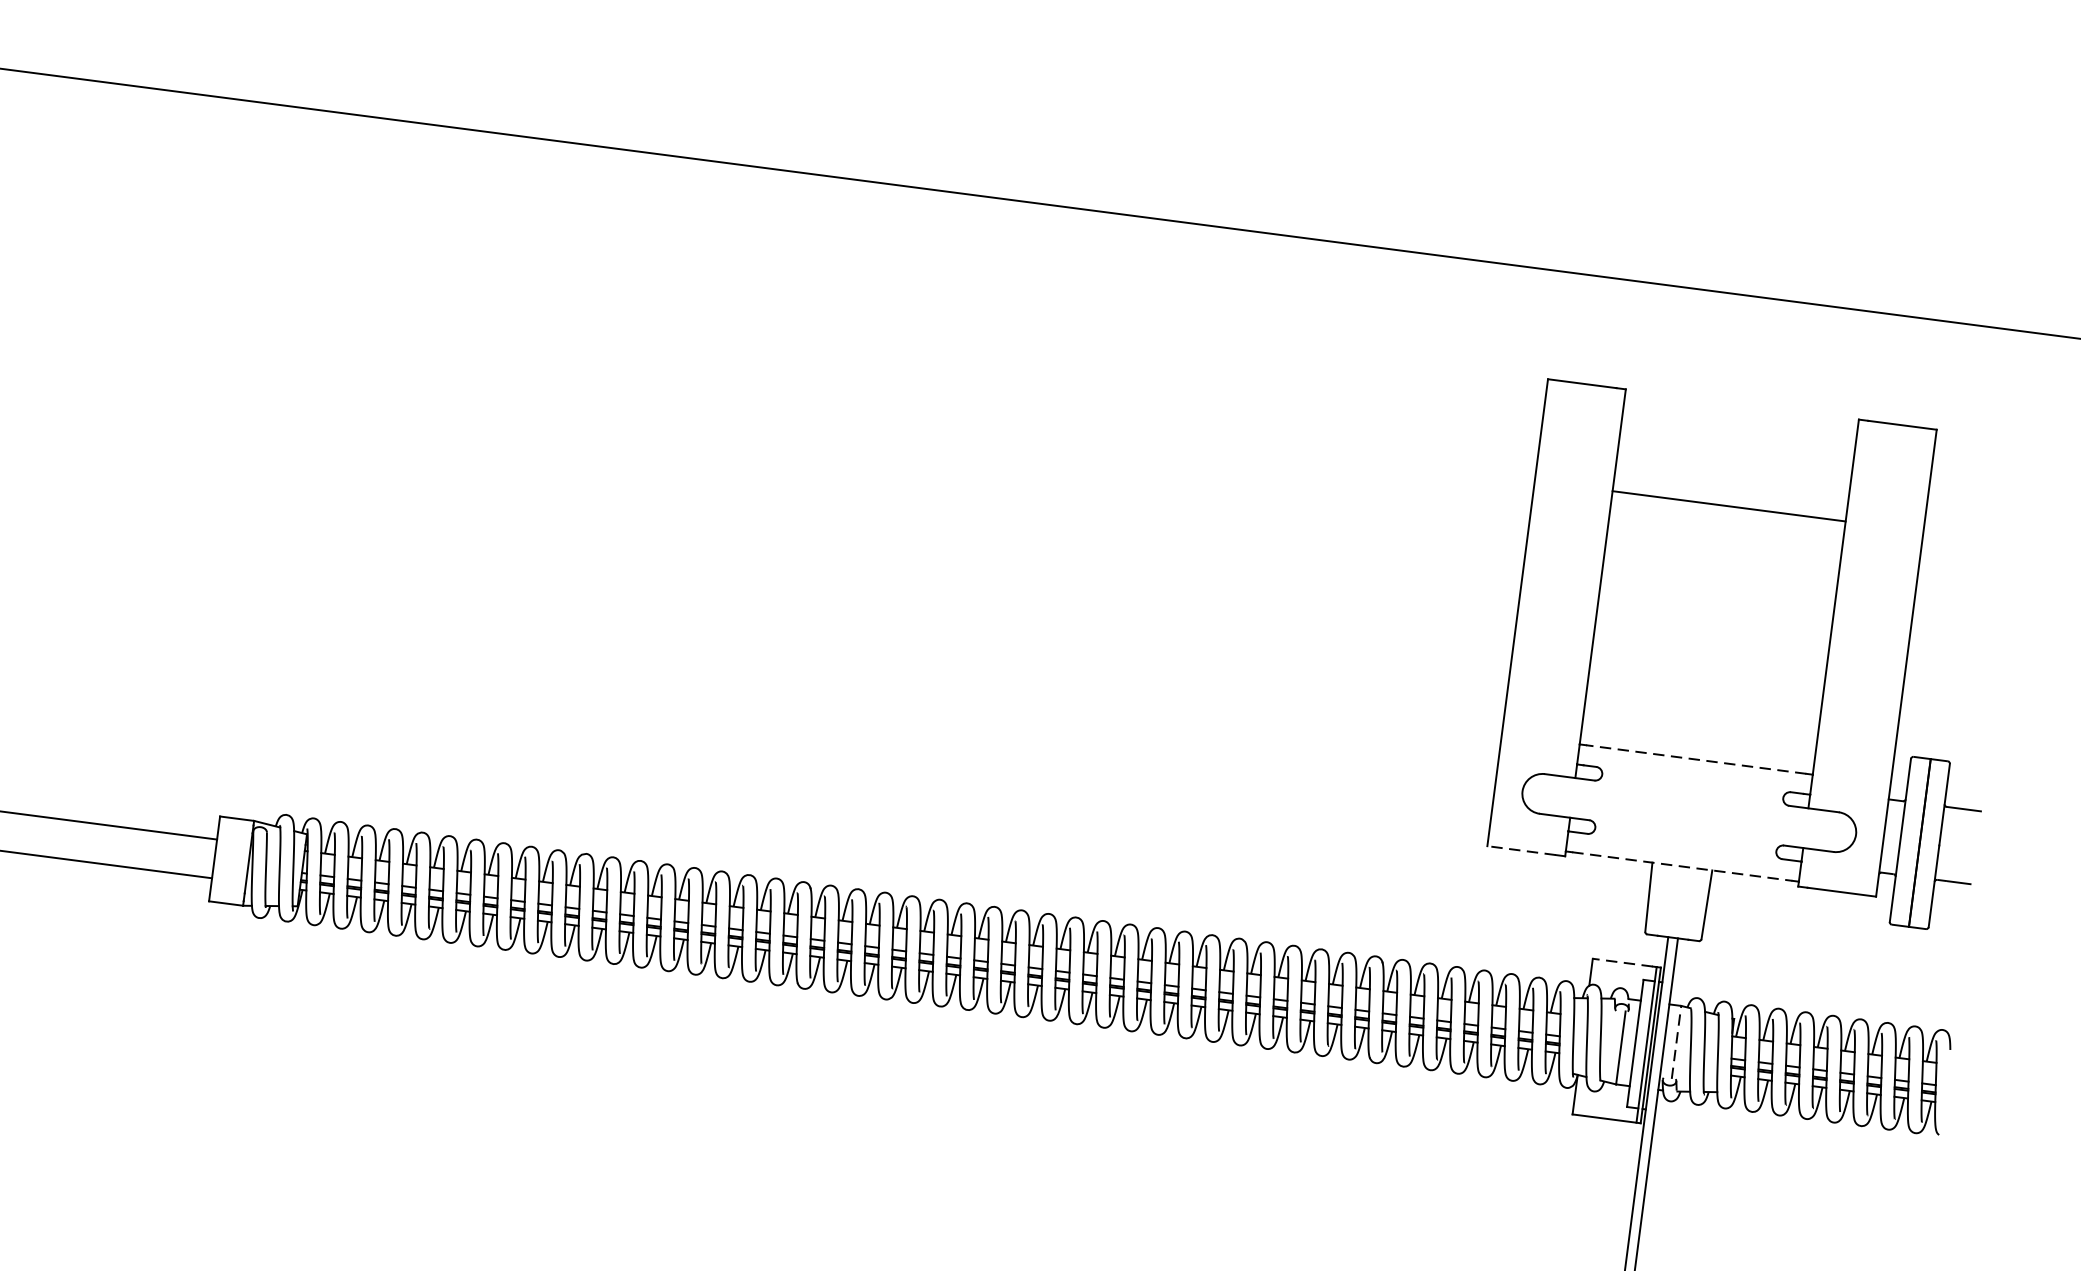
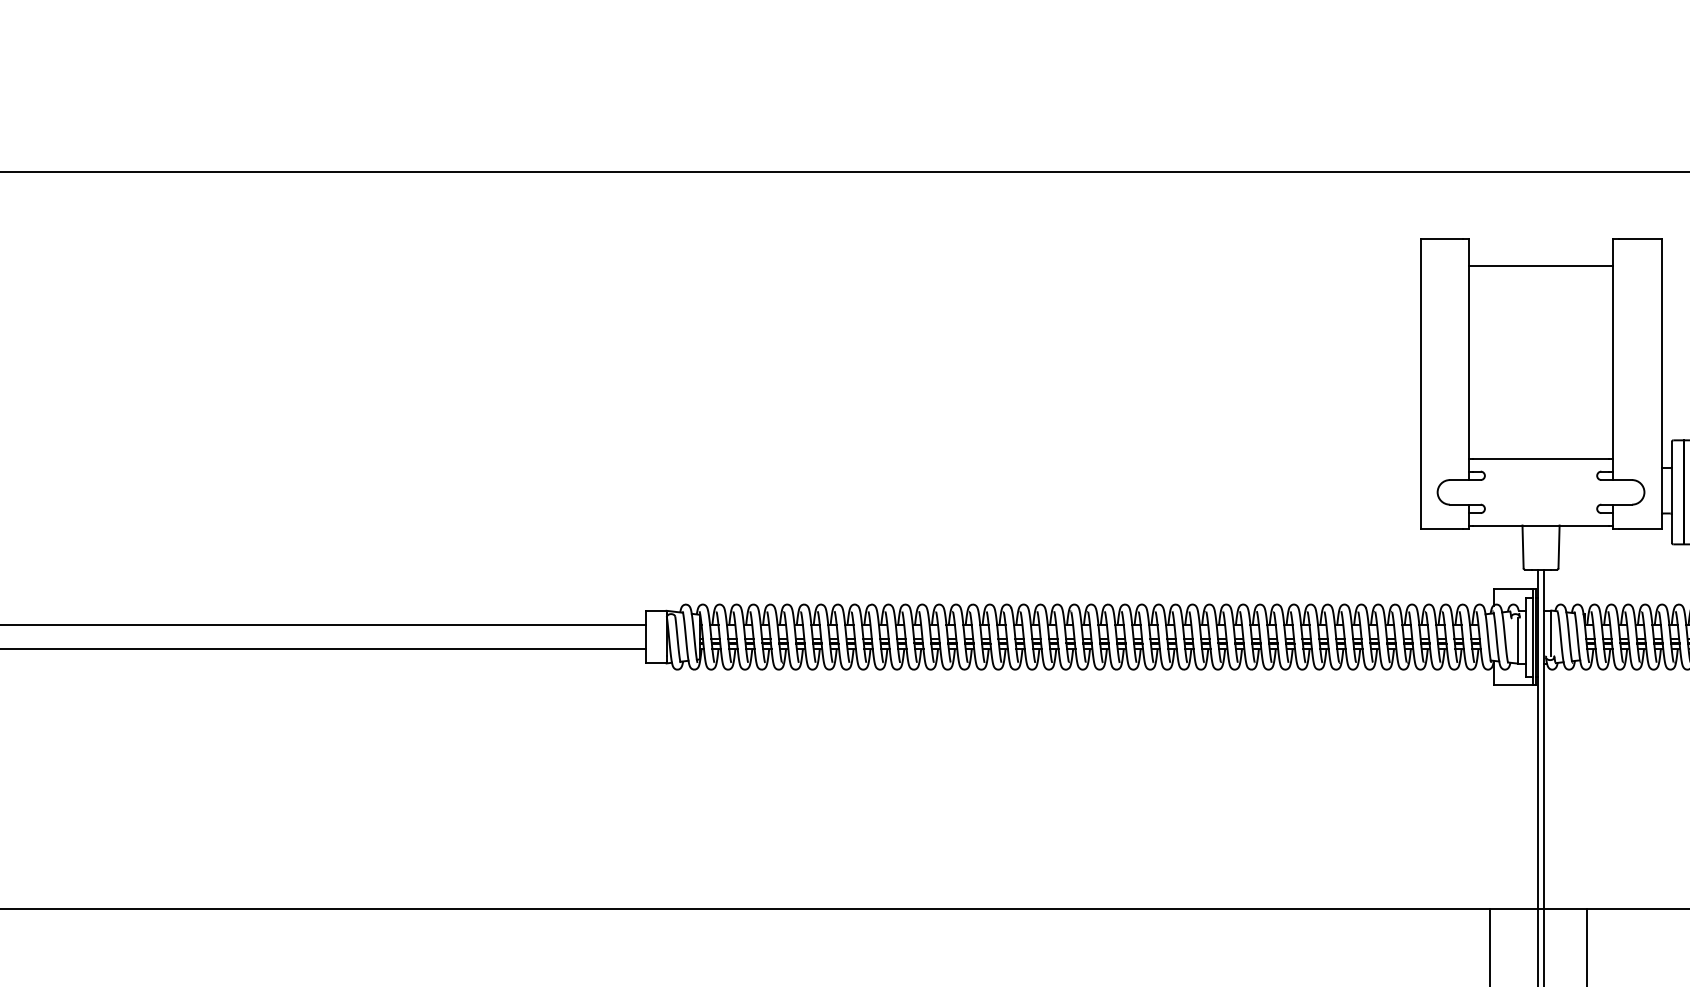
line: (1728, 506) -> (1540, 266), moved
line: (1695, 759) -> (1540, 459), dashed -> solid
line: (1521, 850) -> (1441, 528), dashed -> solid
line: (1683, 866) -> (1541, 525), dashed -> solid
line: (1623, 962) -> (1512, 588), dashed -> solid
line: (1676, 1042) -> (1551, 633), dashed -> solid

